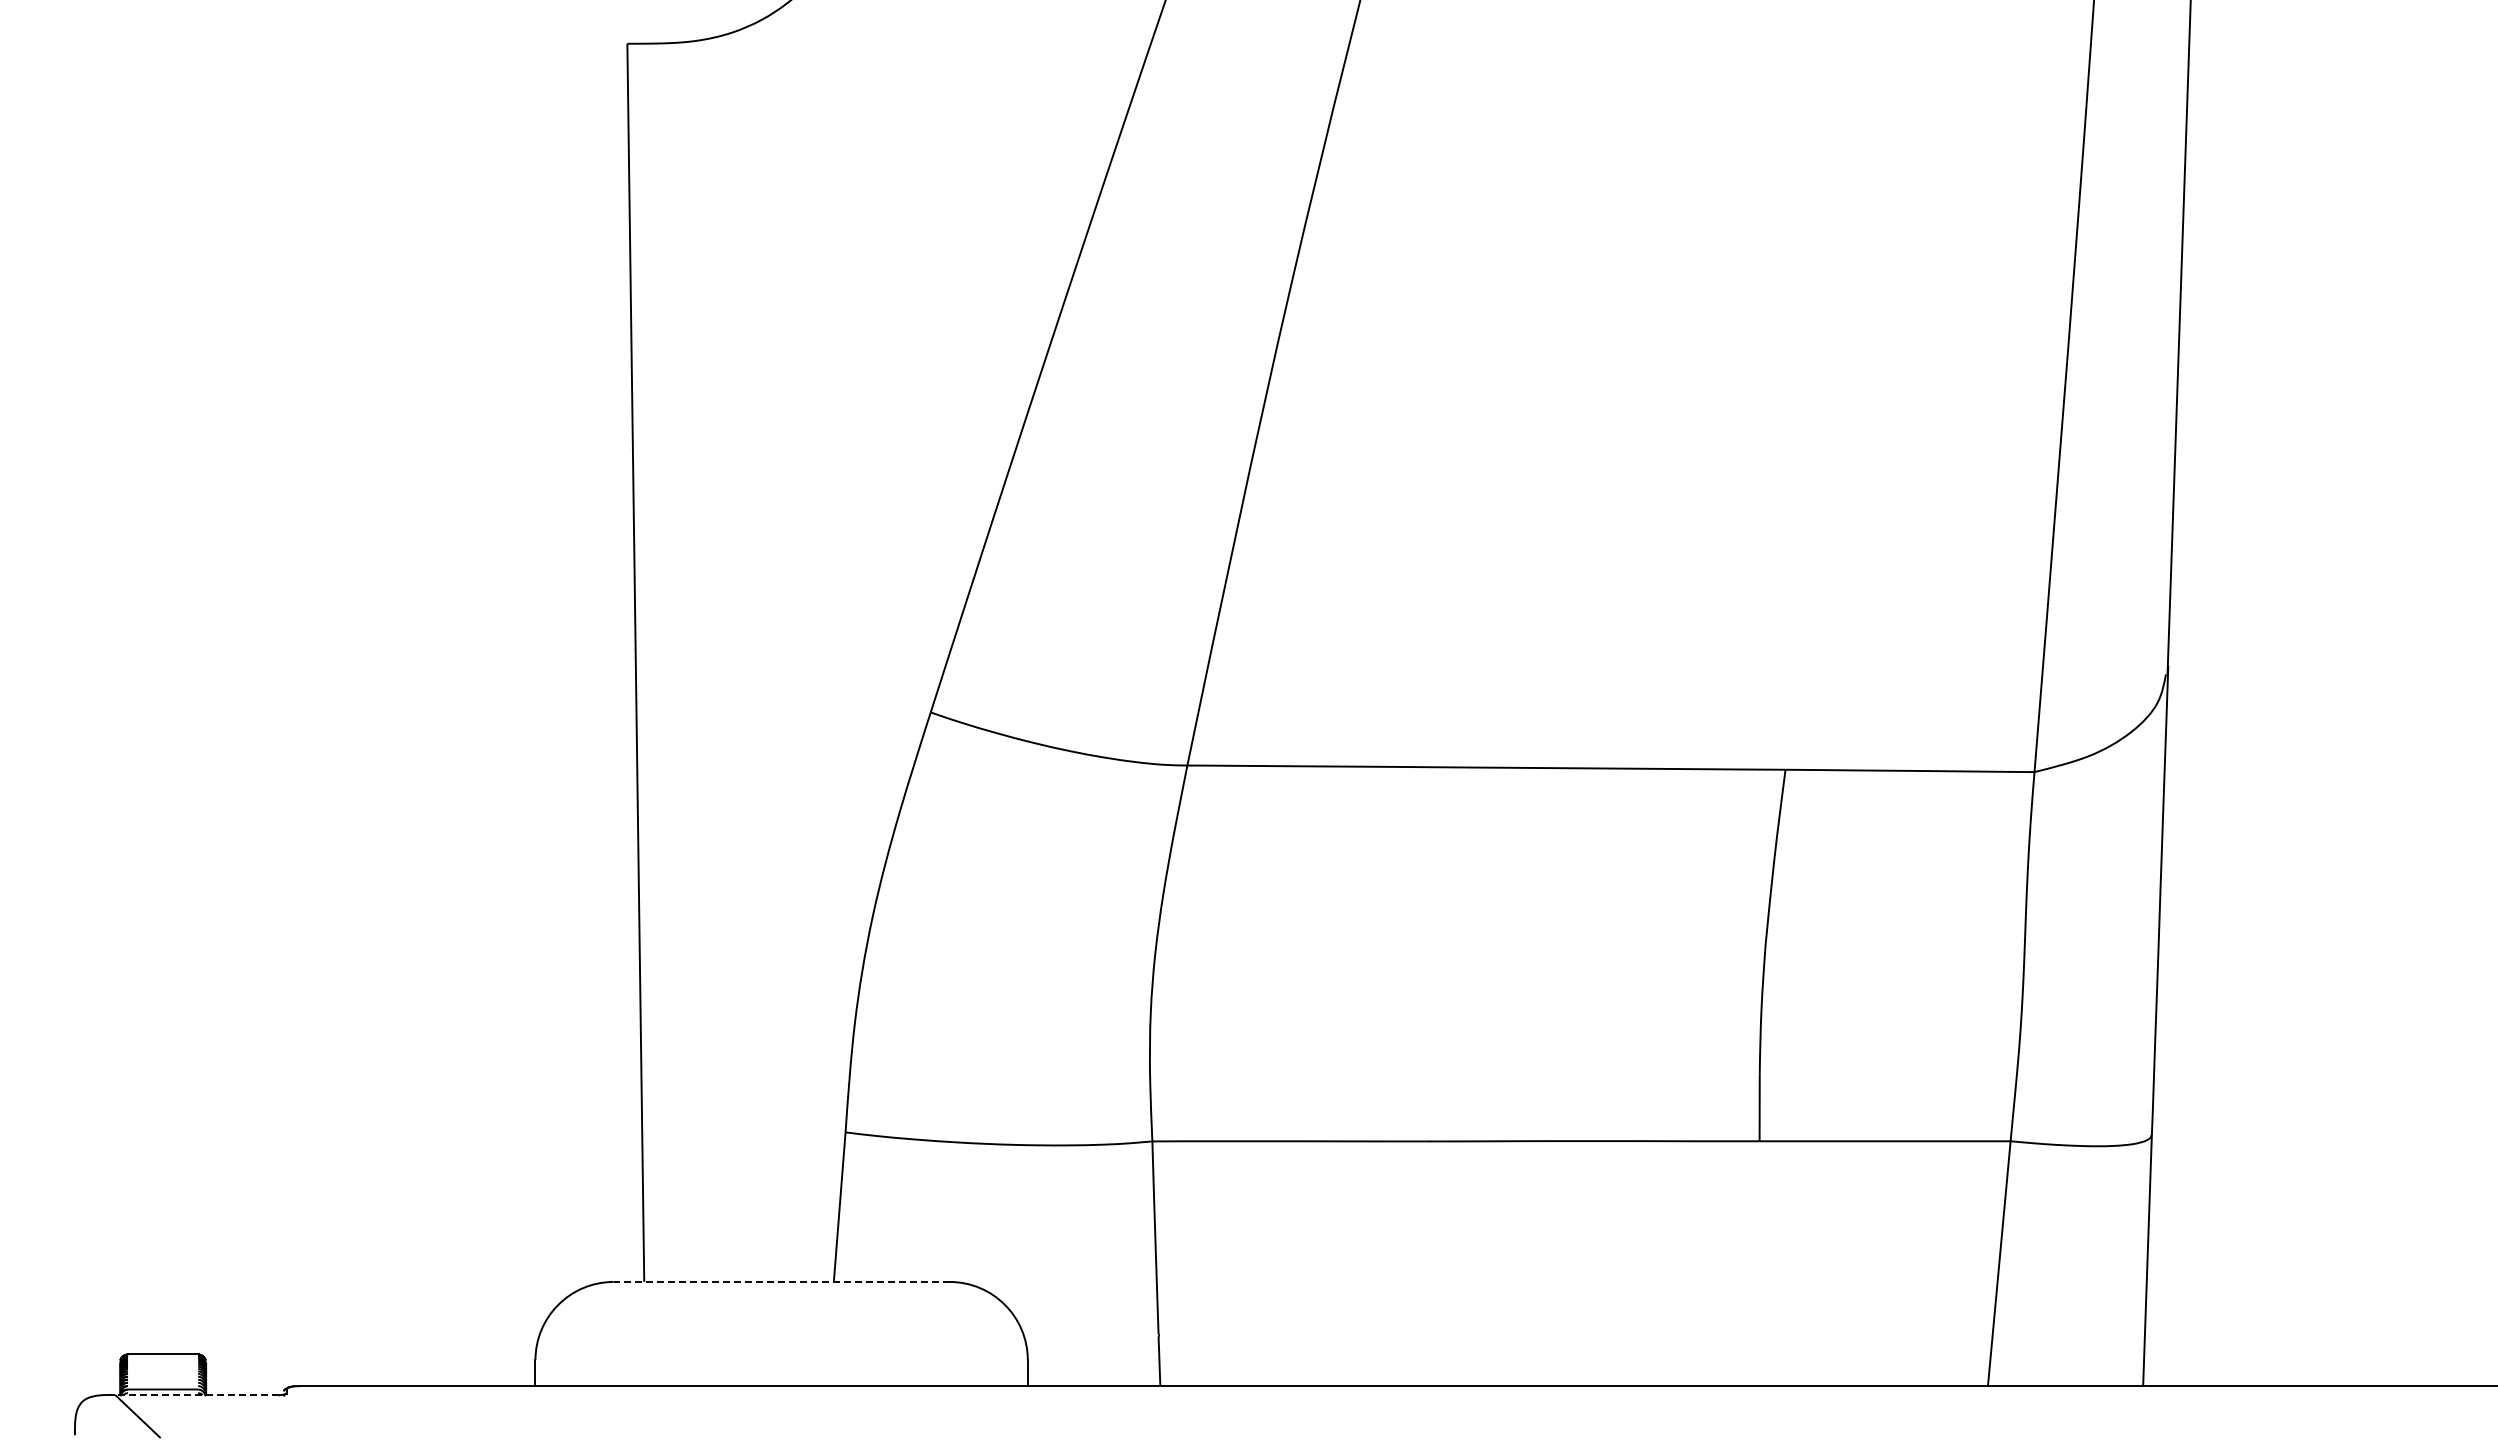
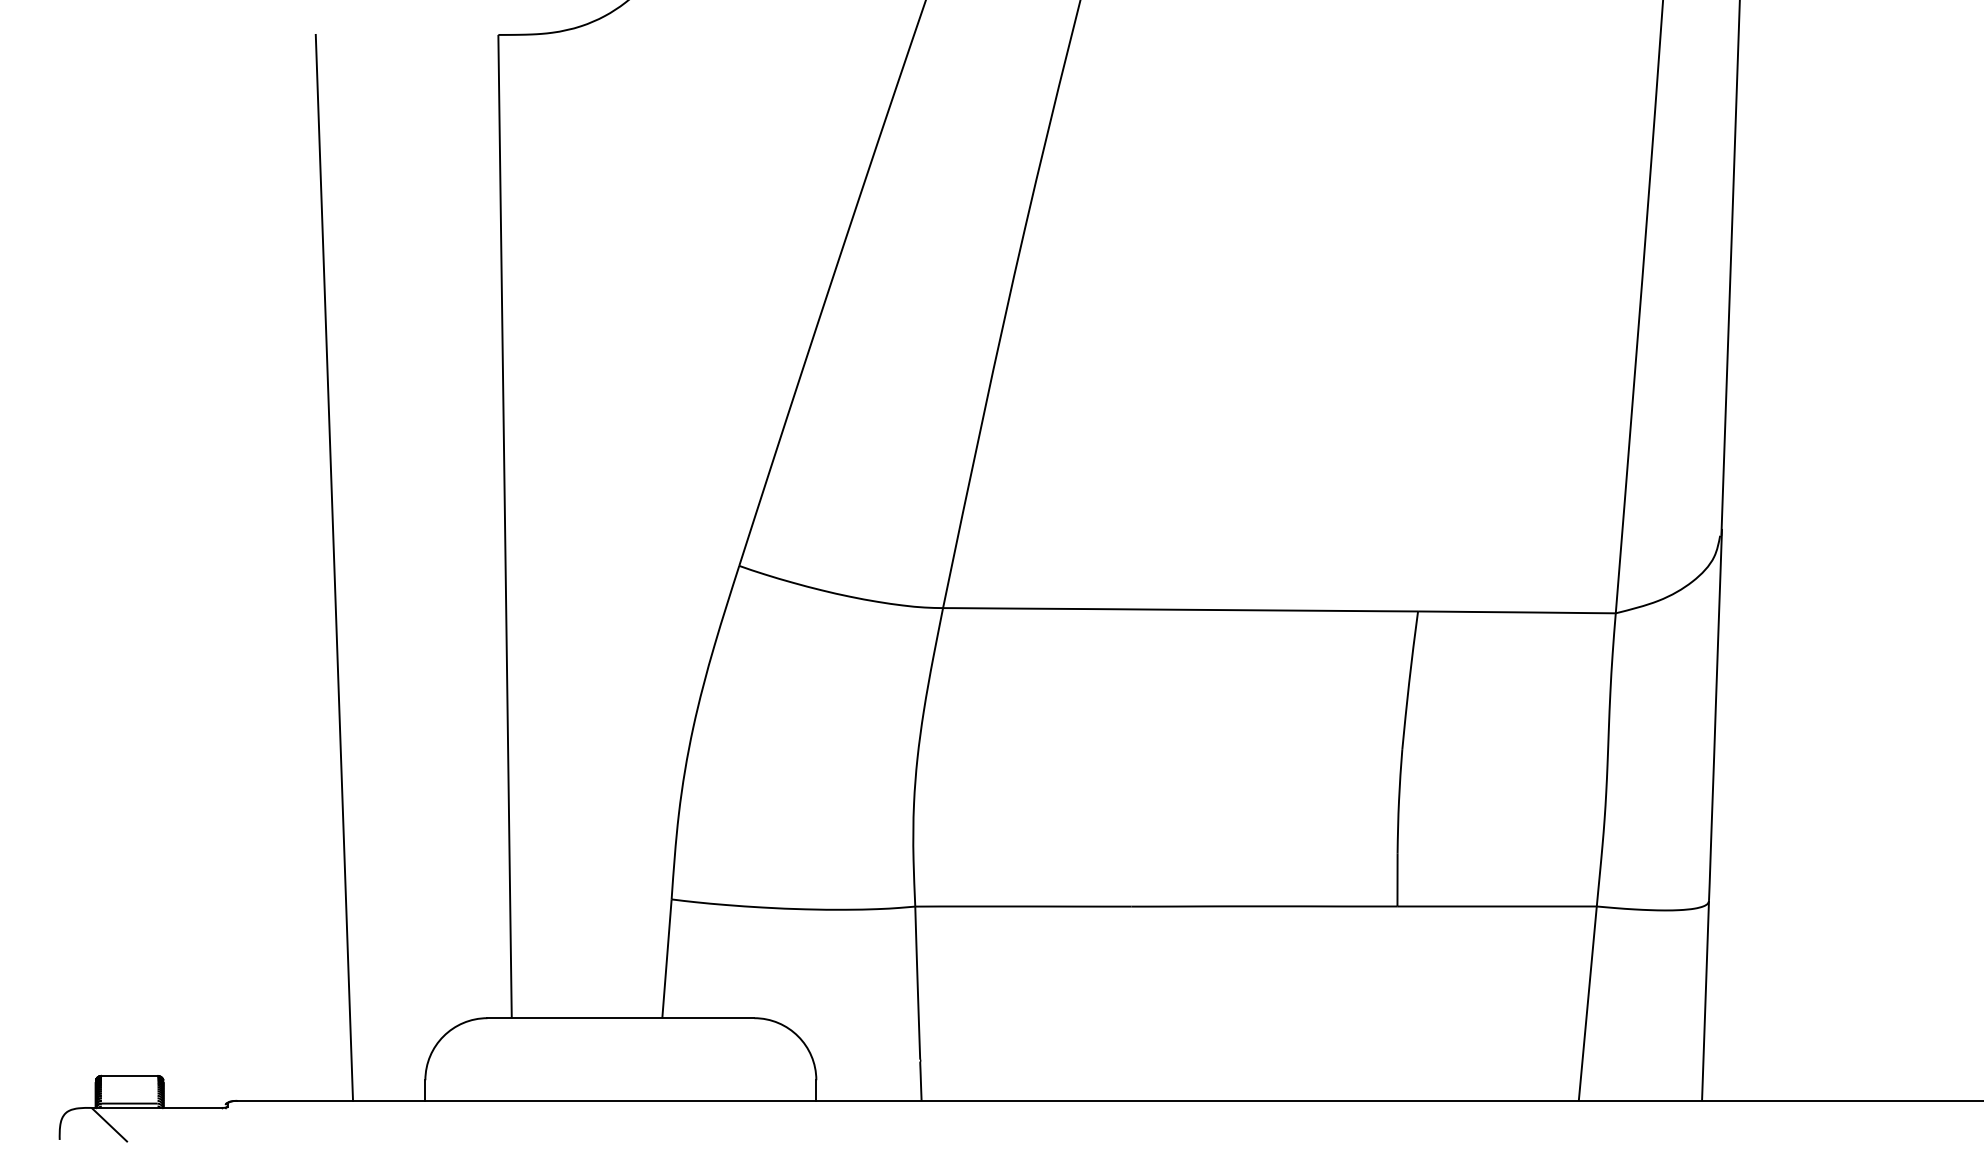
line: (420, 714) -> (334, 567), added
line: (781, 1281) -> (620, 1017), dashed -> solid
line: (197, 1394) -> (157, 1107), dashed -> solid

